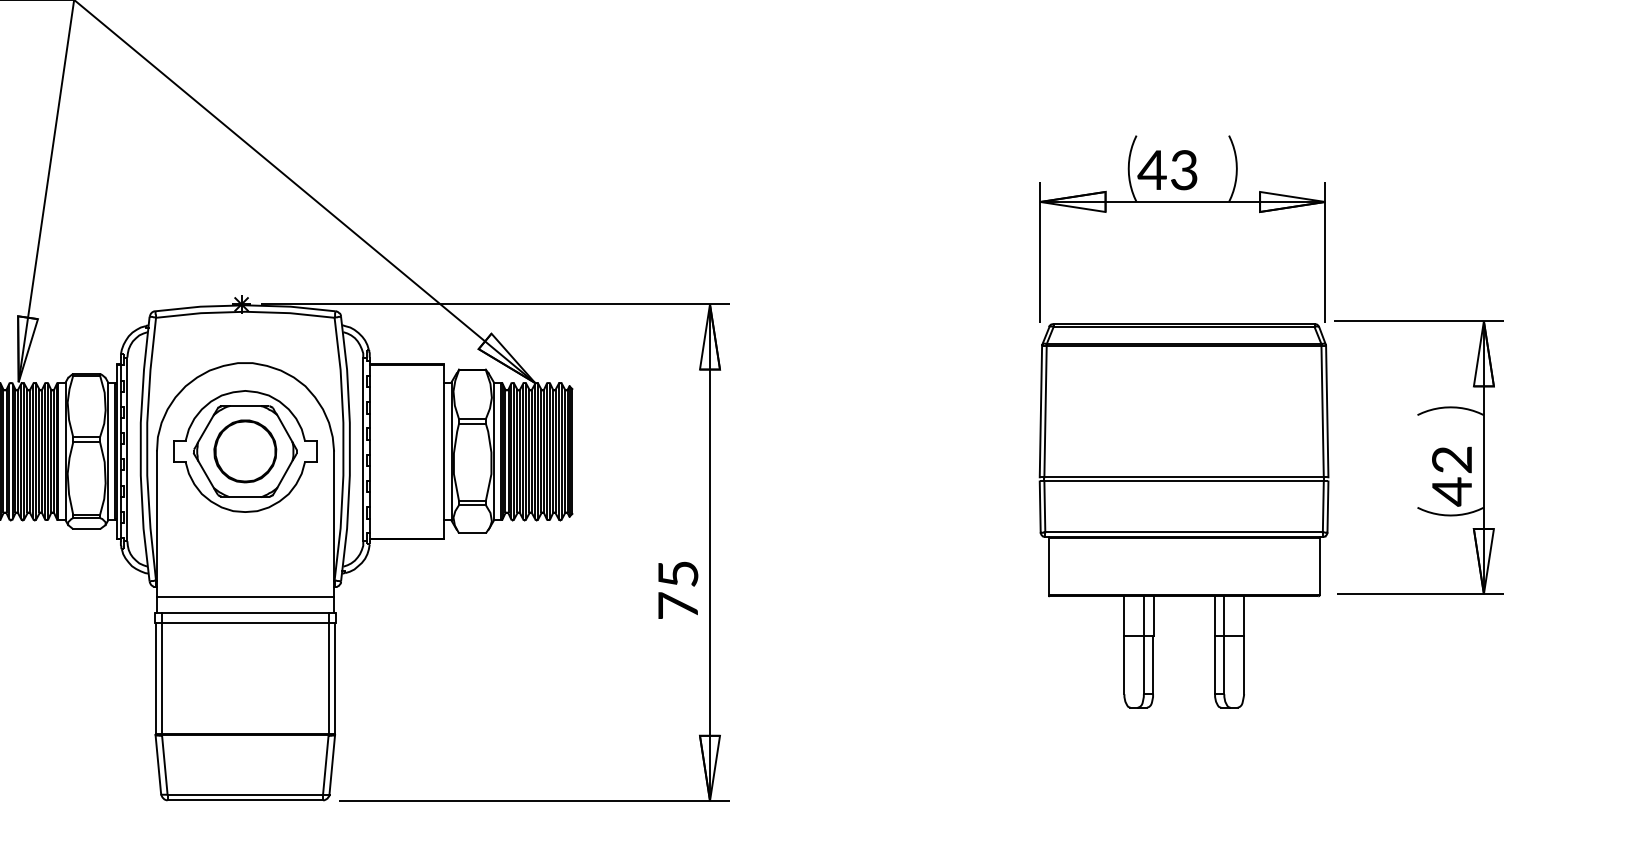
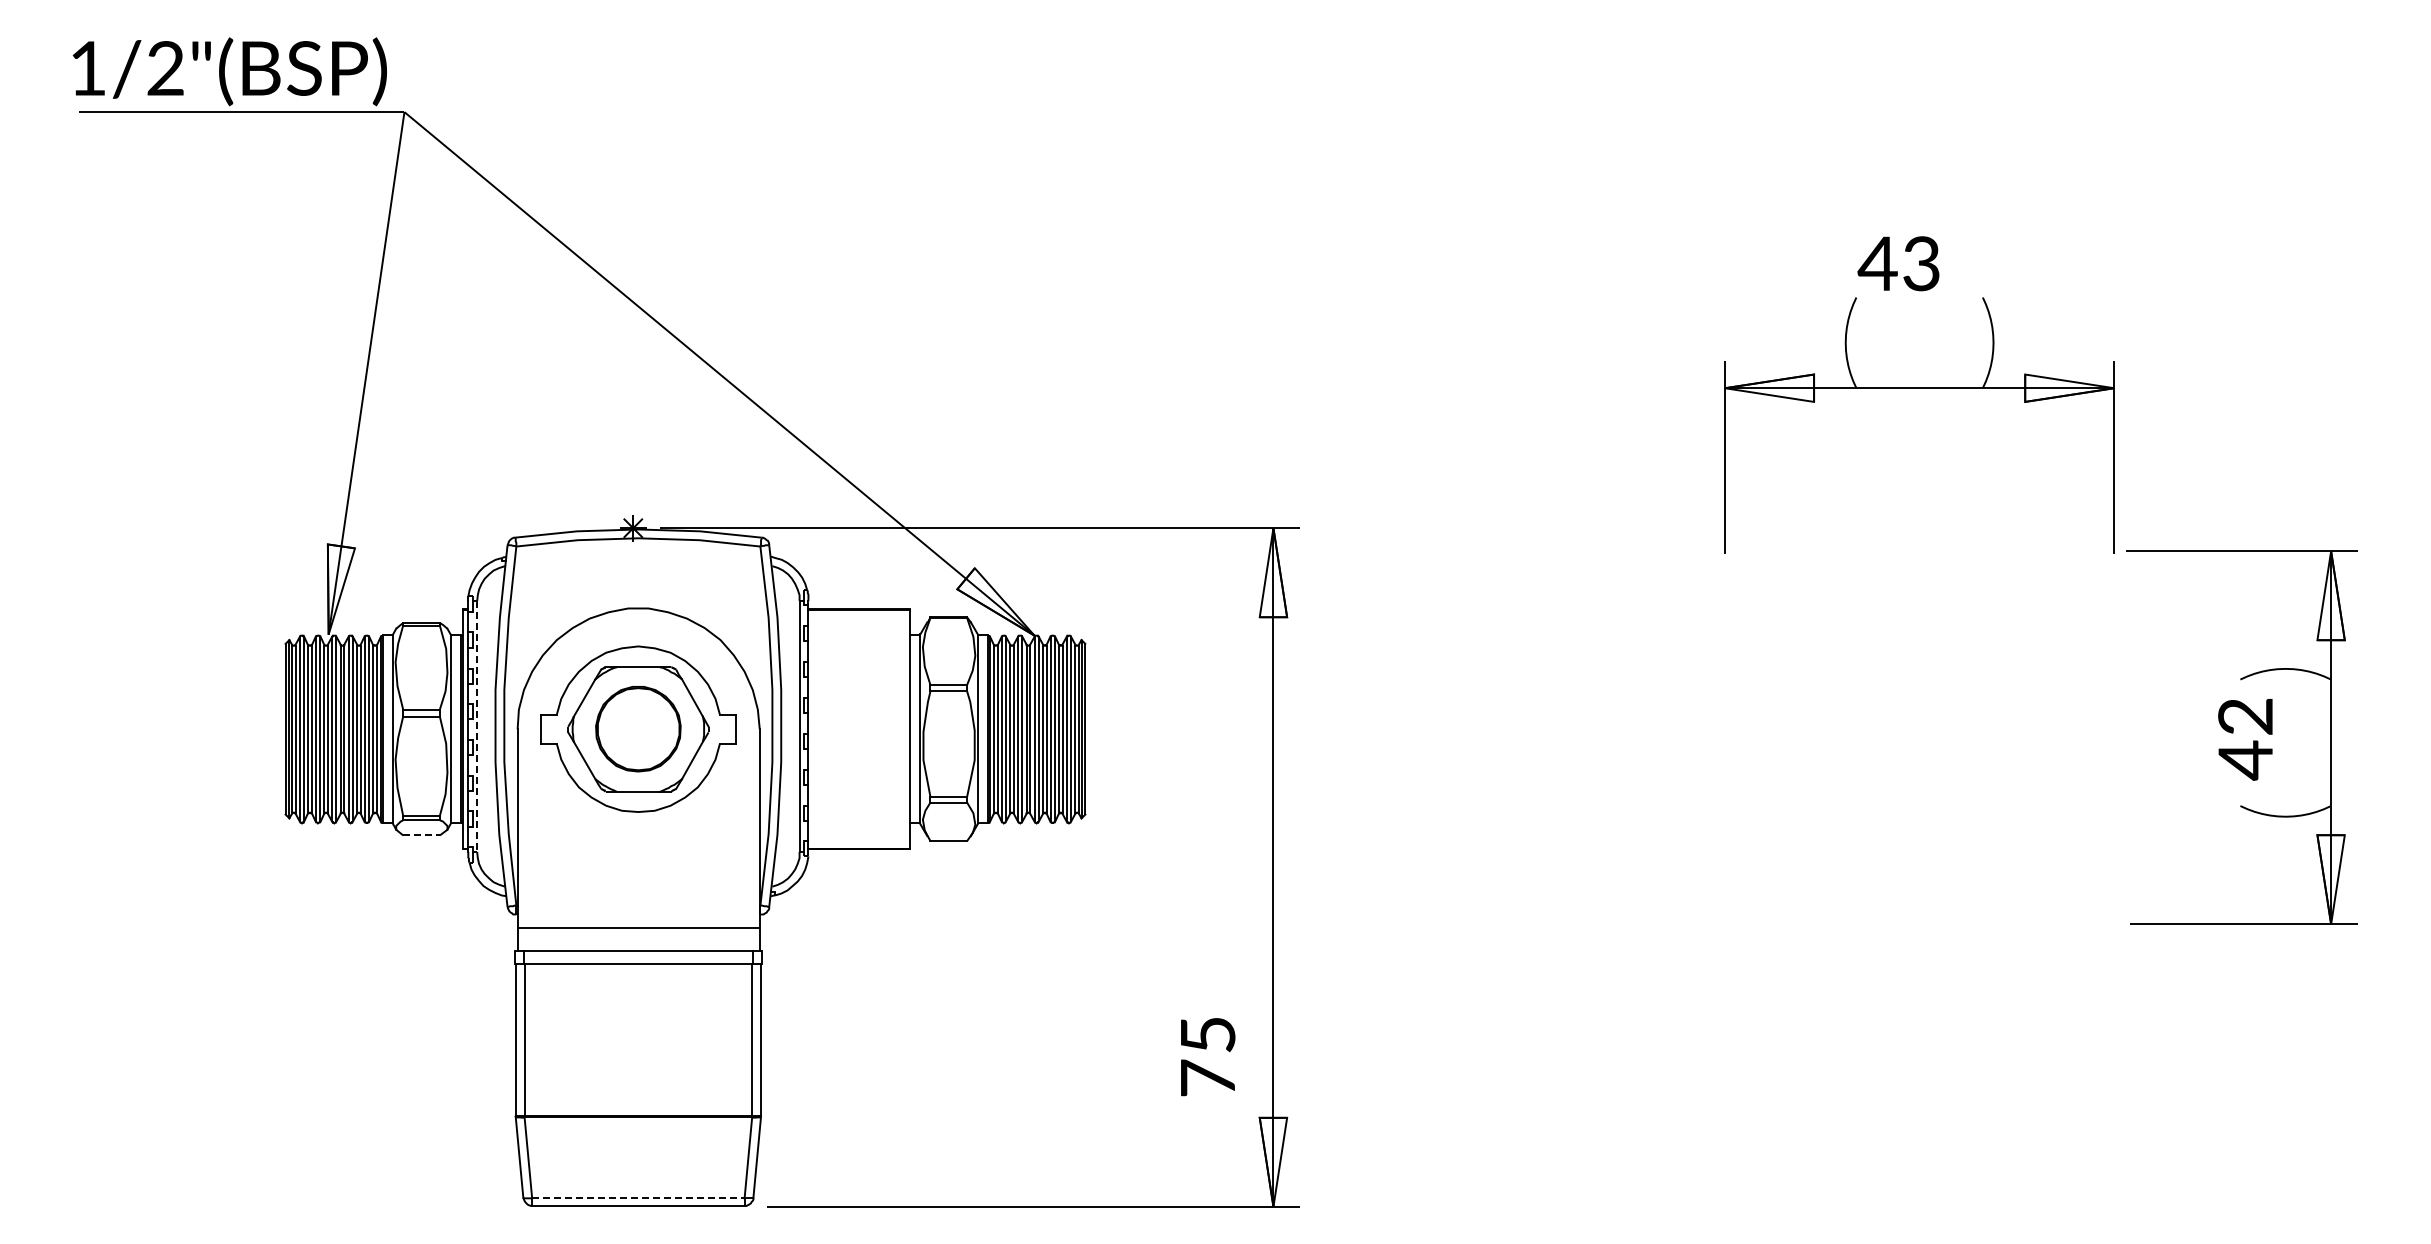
text: (1167, 169) -> (1898, 263), moved
line: (127, 449) -> (477, 726), solid -> dashed
text: (1451, 476) -> (2245, 739), moved
part: (1184, 516) -> (1921, 817), removed
line: (87, 529) -> (422, 835), solid -> dashed
text: (678, 590) -> (1208, 1057), moved
line: (245, 794) -> (638, 1198), solid -> dashed

